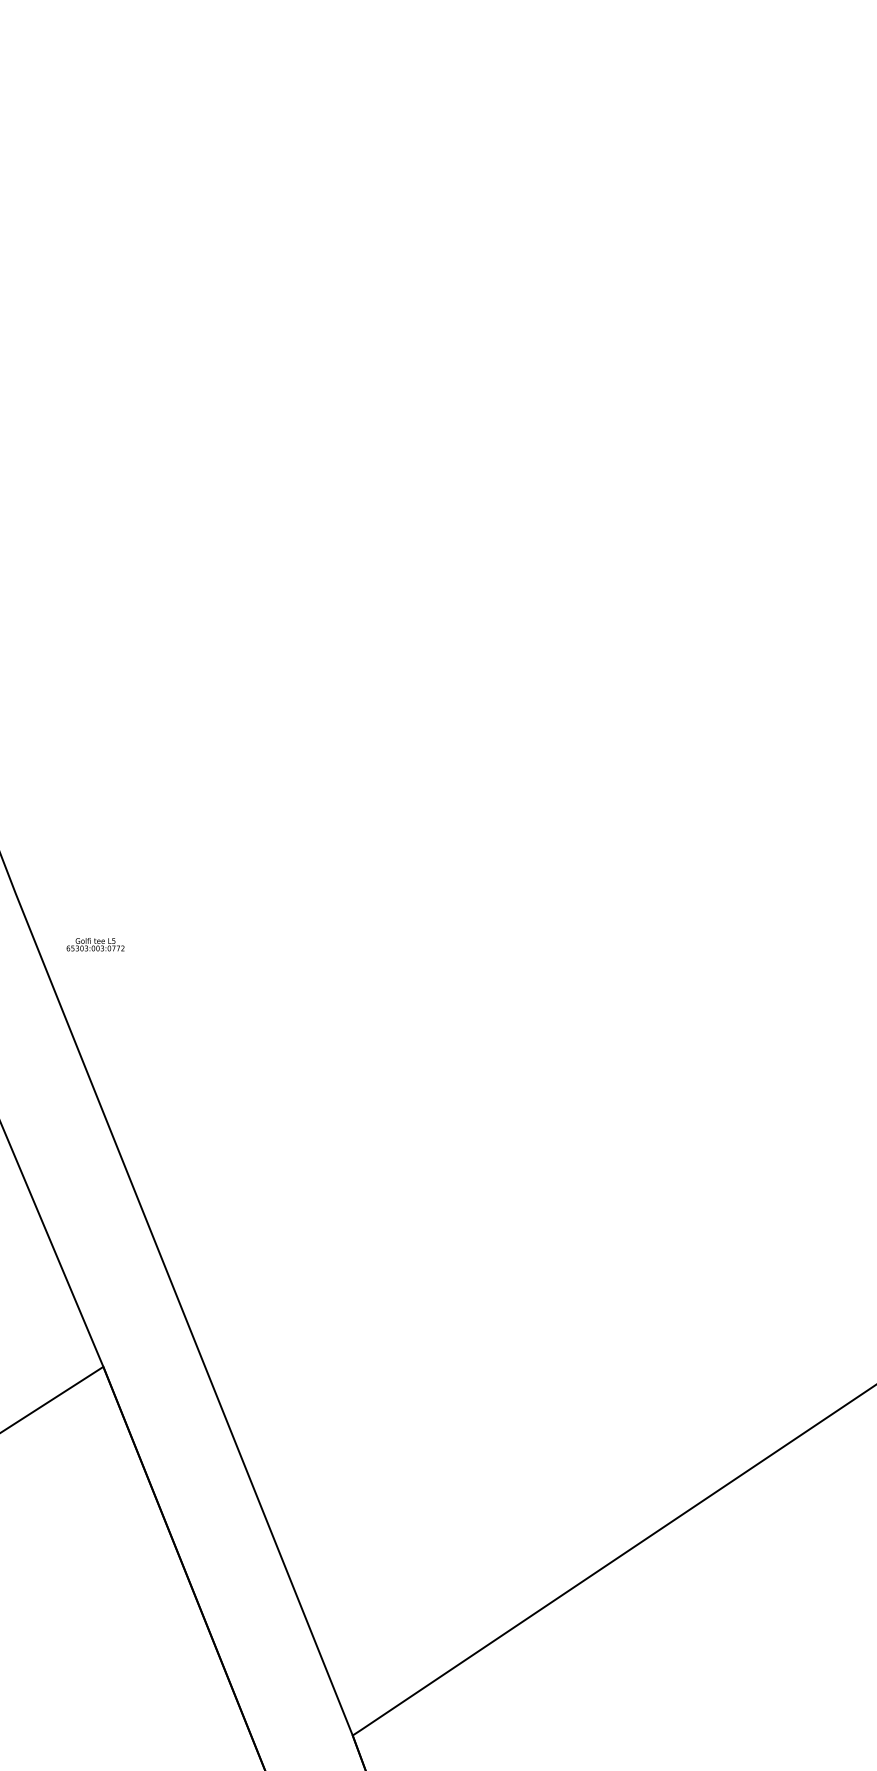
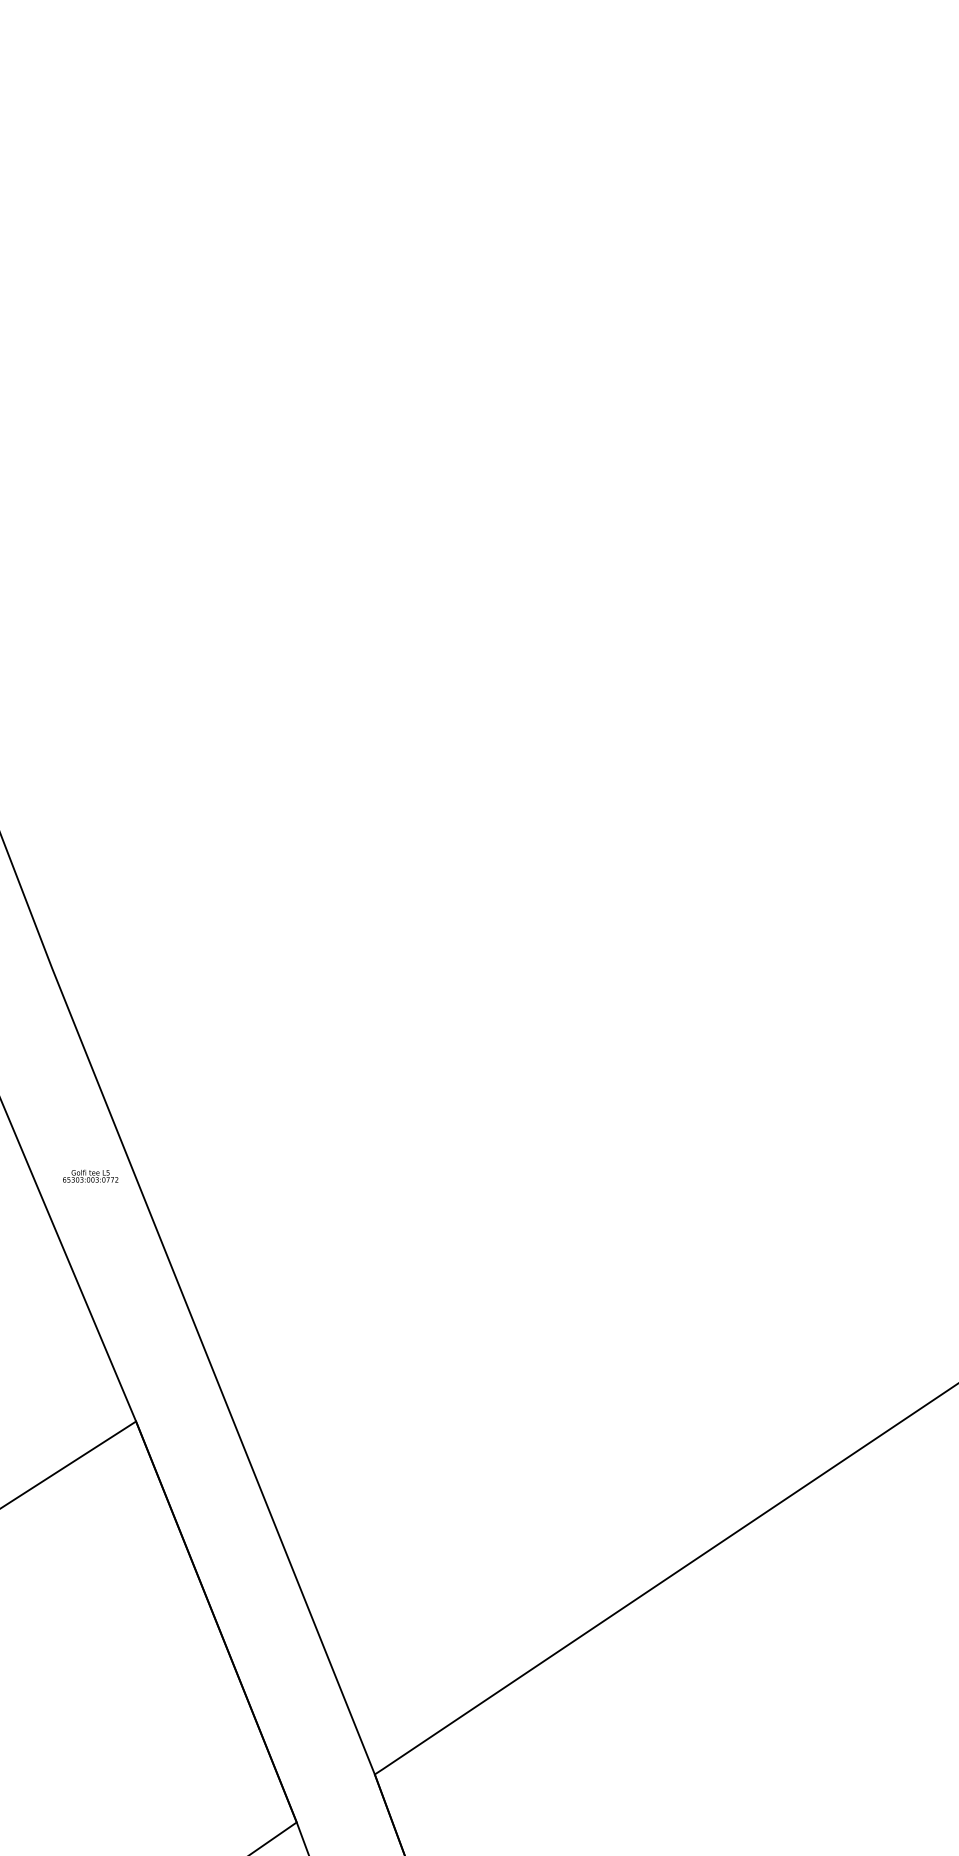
text: (95, 943) -> (90, 1175), moved

